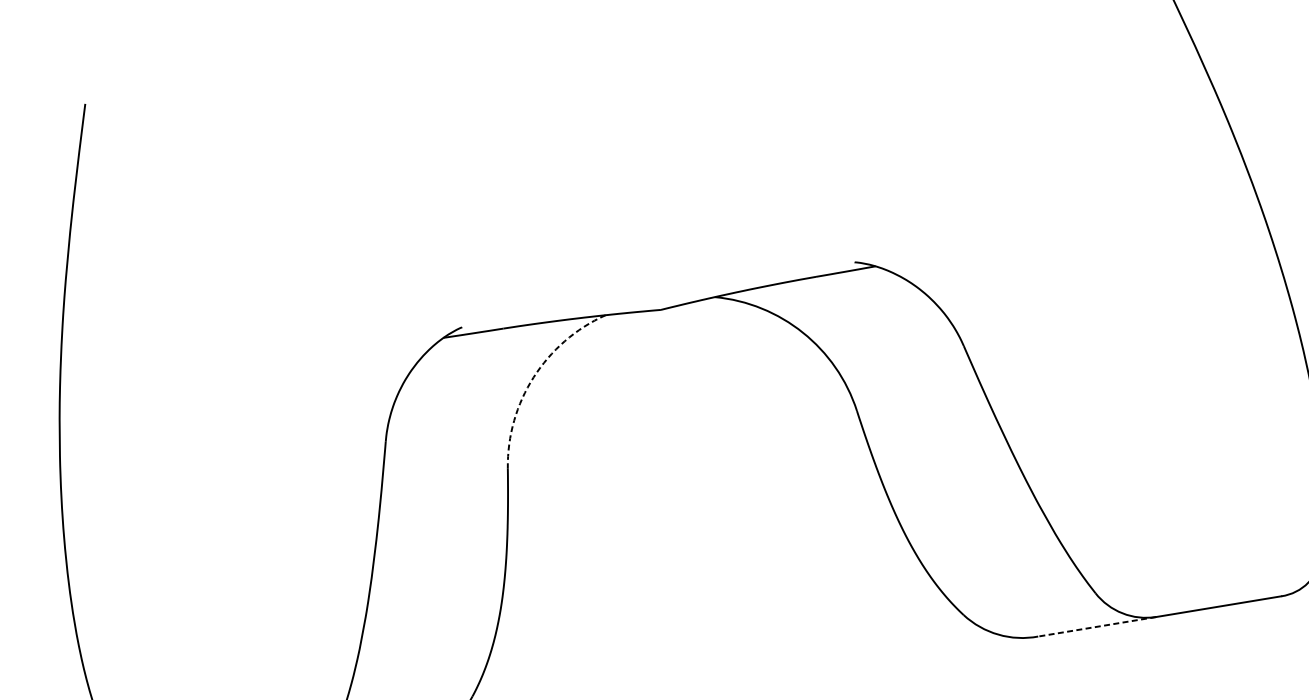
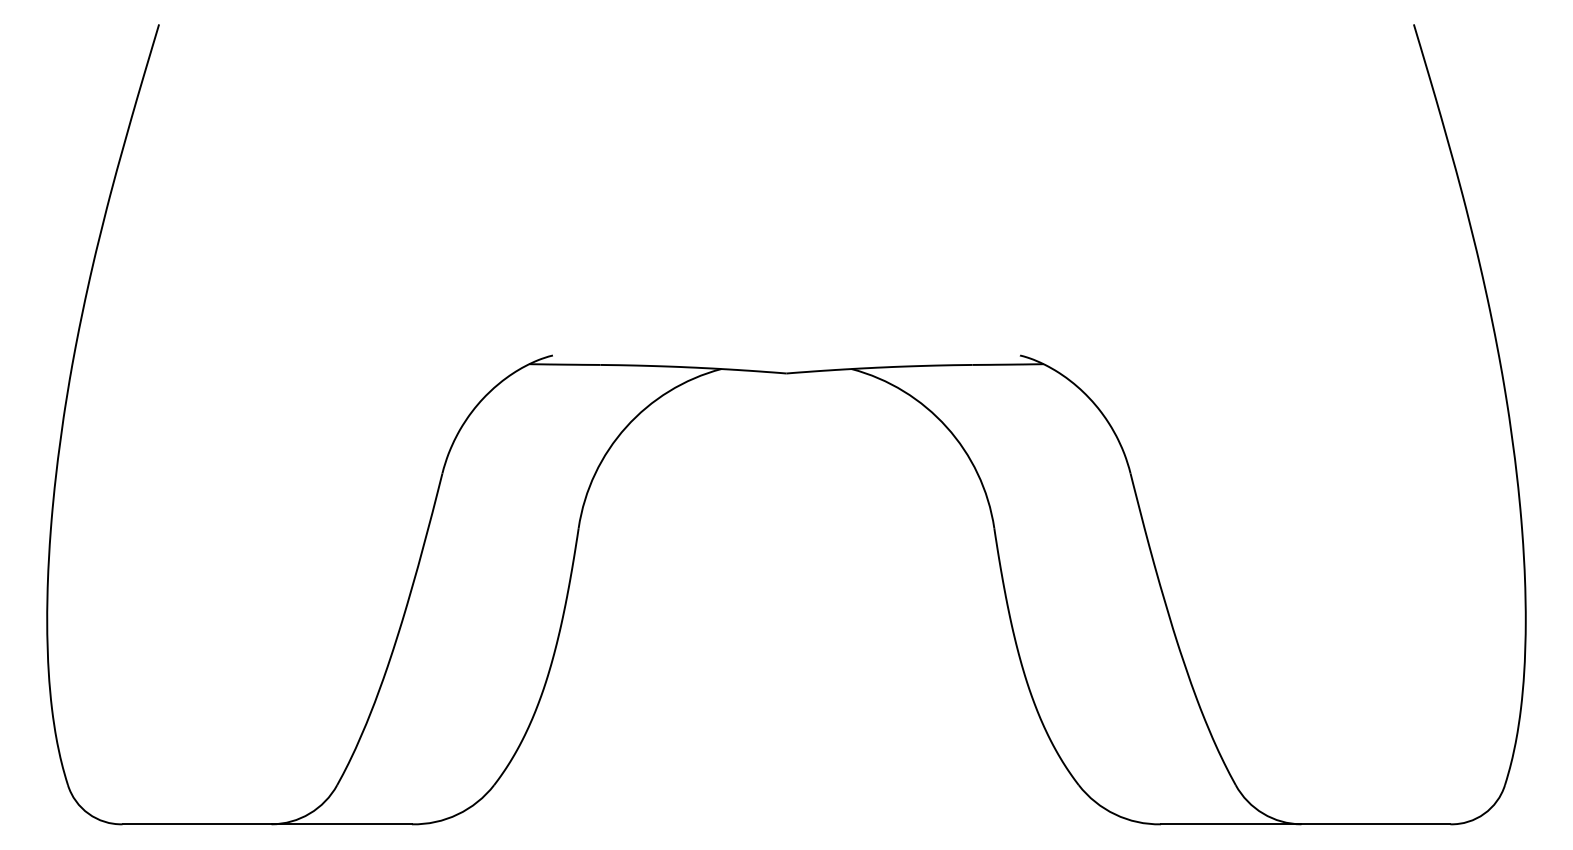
arc: (533, 377) -> (626, 427), dashed -> solid
line: (1096, 627) -> (1230, 824), dashed -> solid

